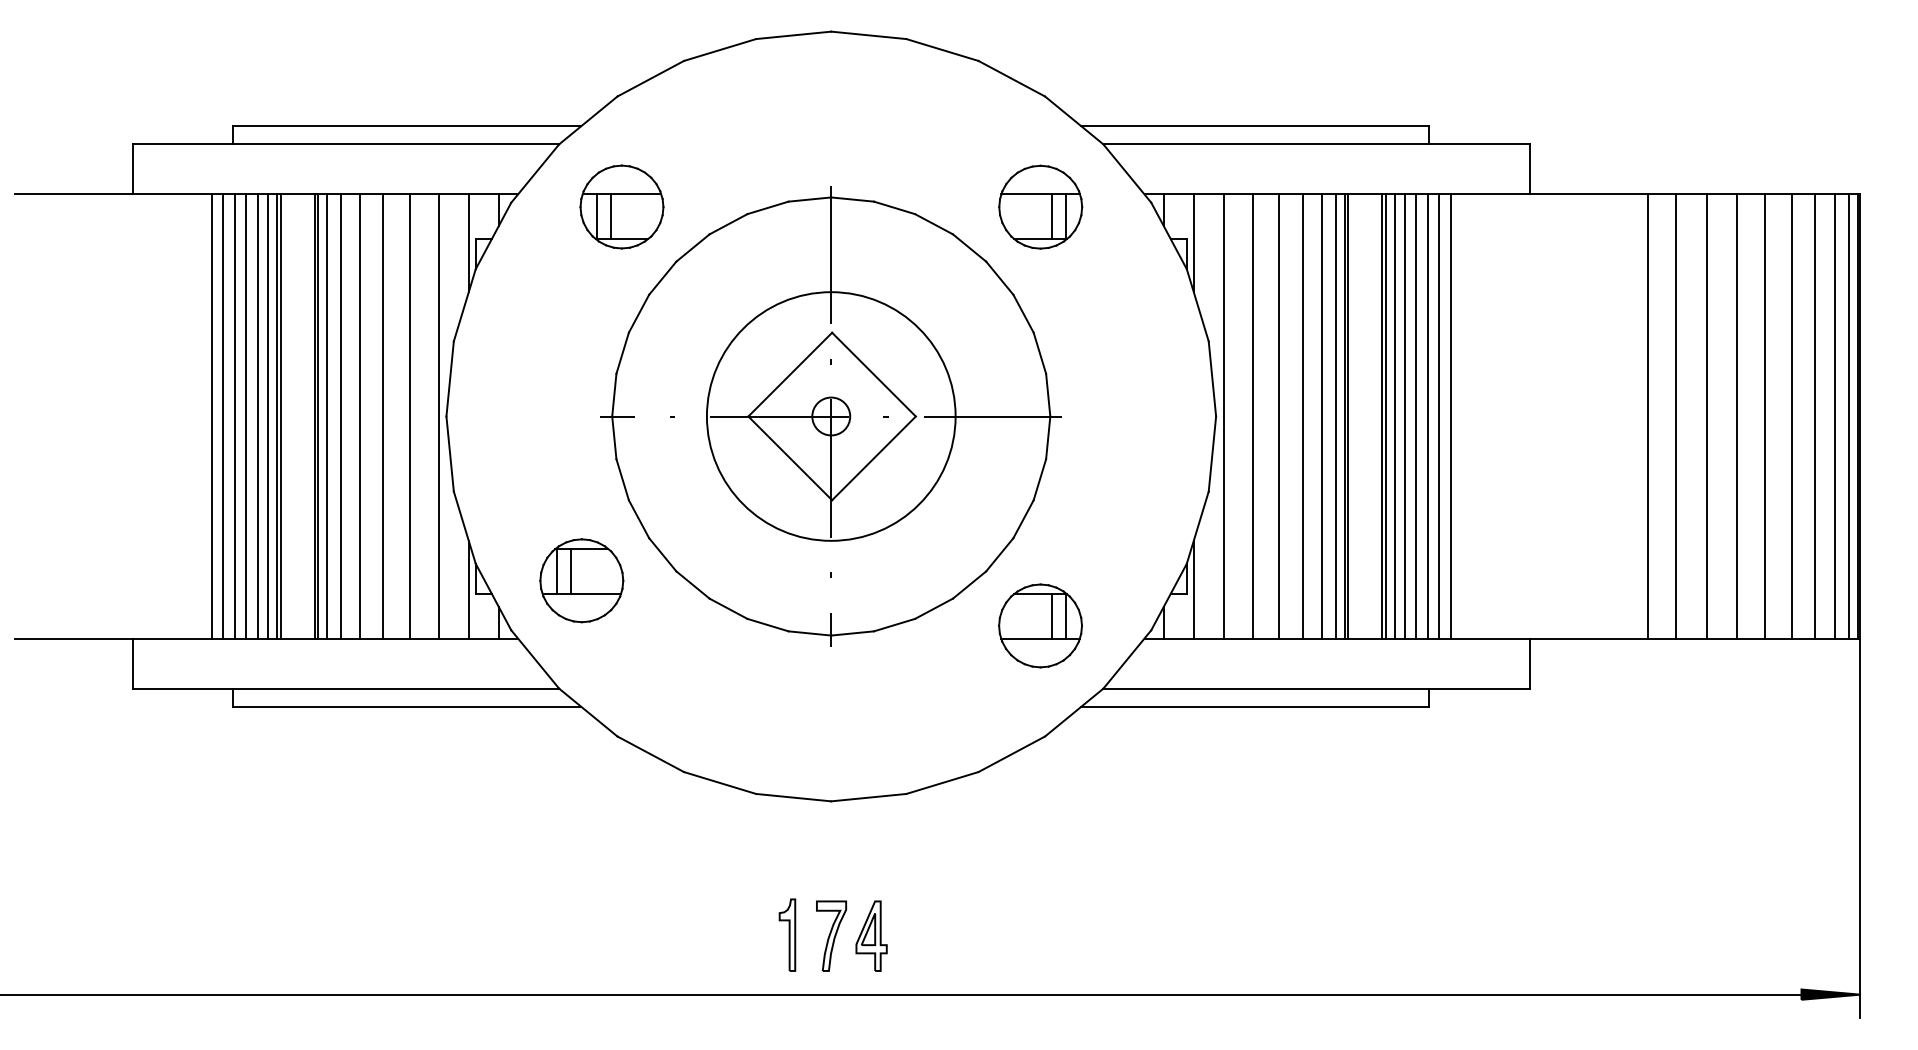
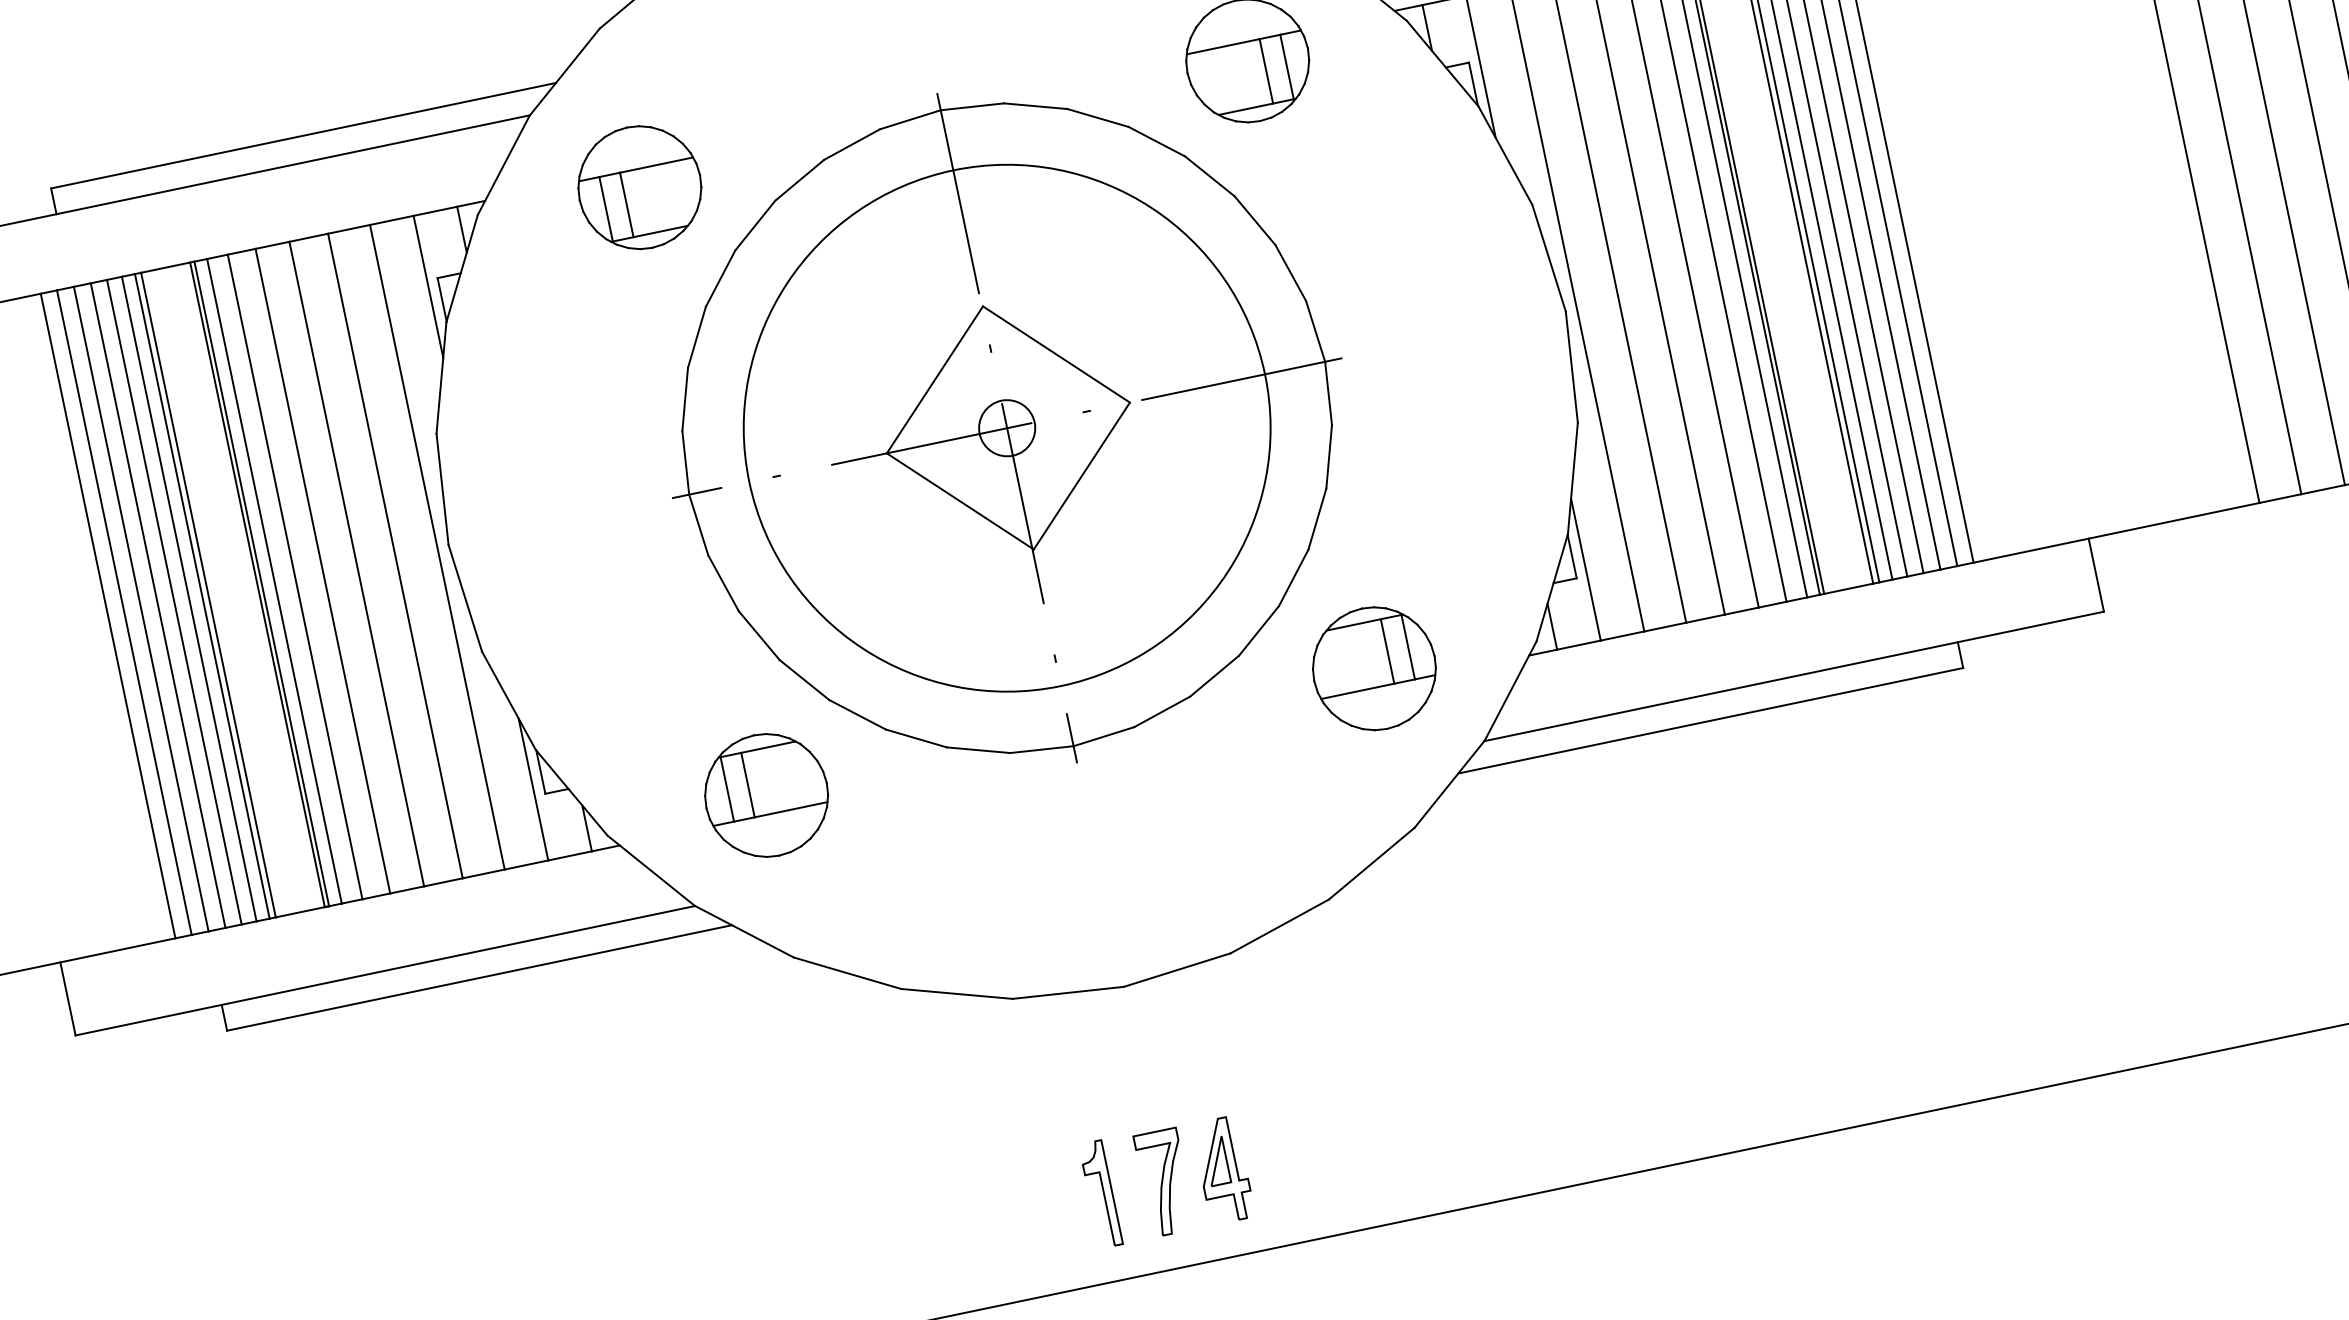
circle: (830, 416) -> (1006, 428), size x1.43
part: (581, 580) -> (766, 795), moved

